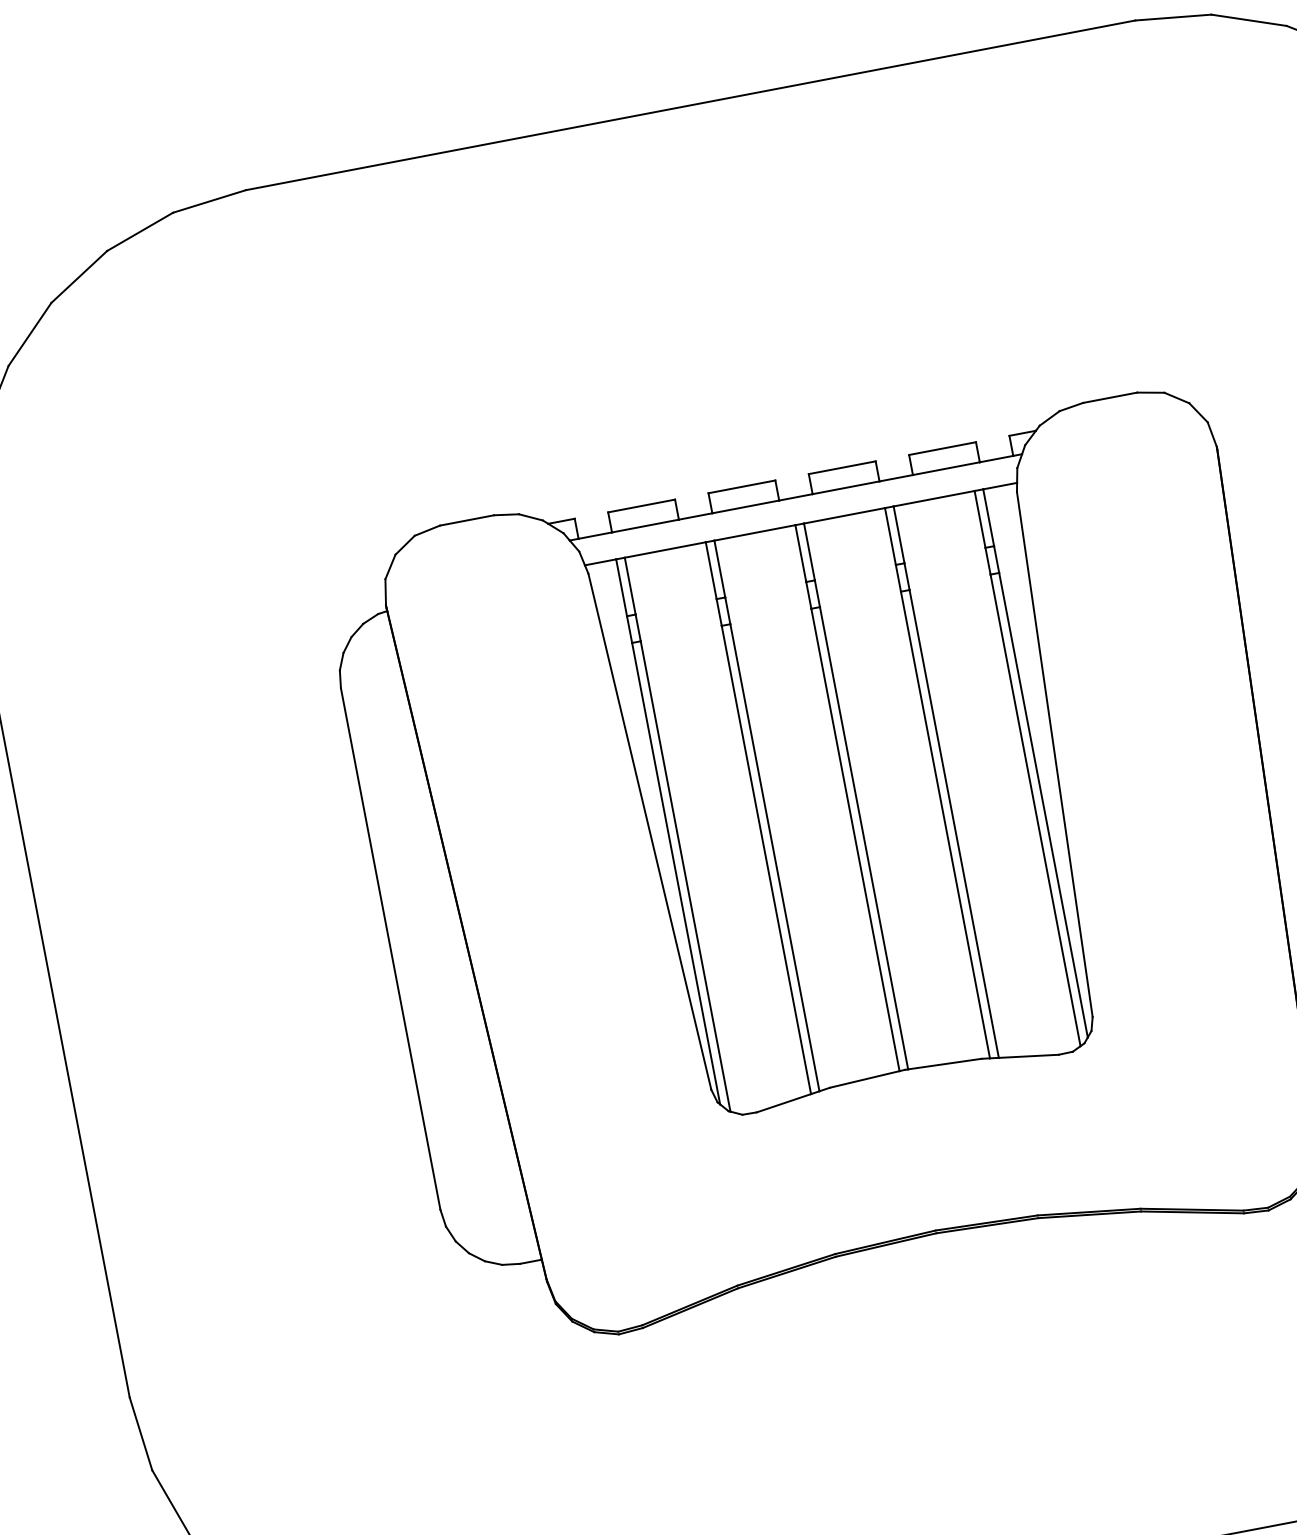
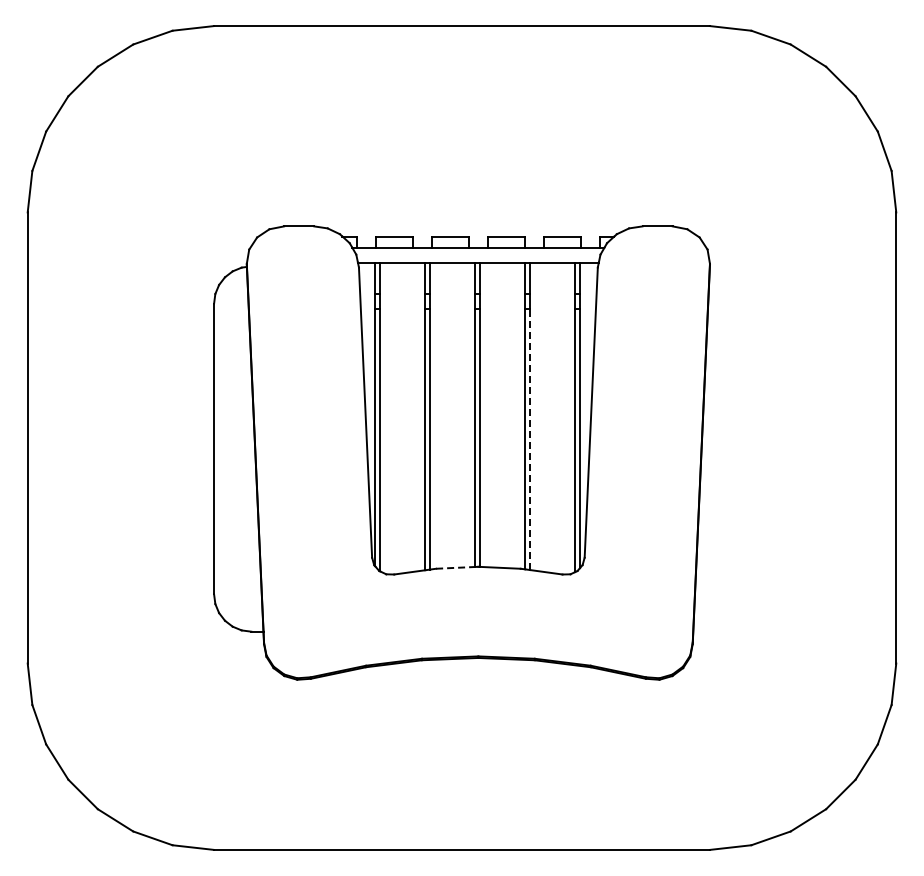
line: (955, 823) -> (530, 439), solid -> dashed
line: (864, 1078) -> (455, 567), solid -> dashed

